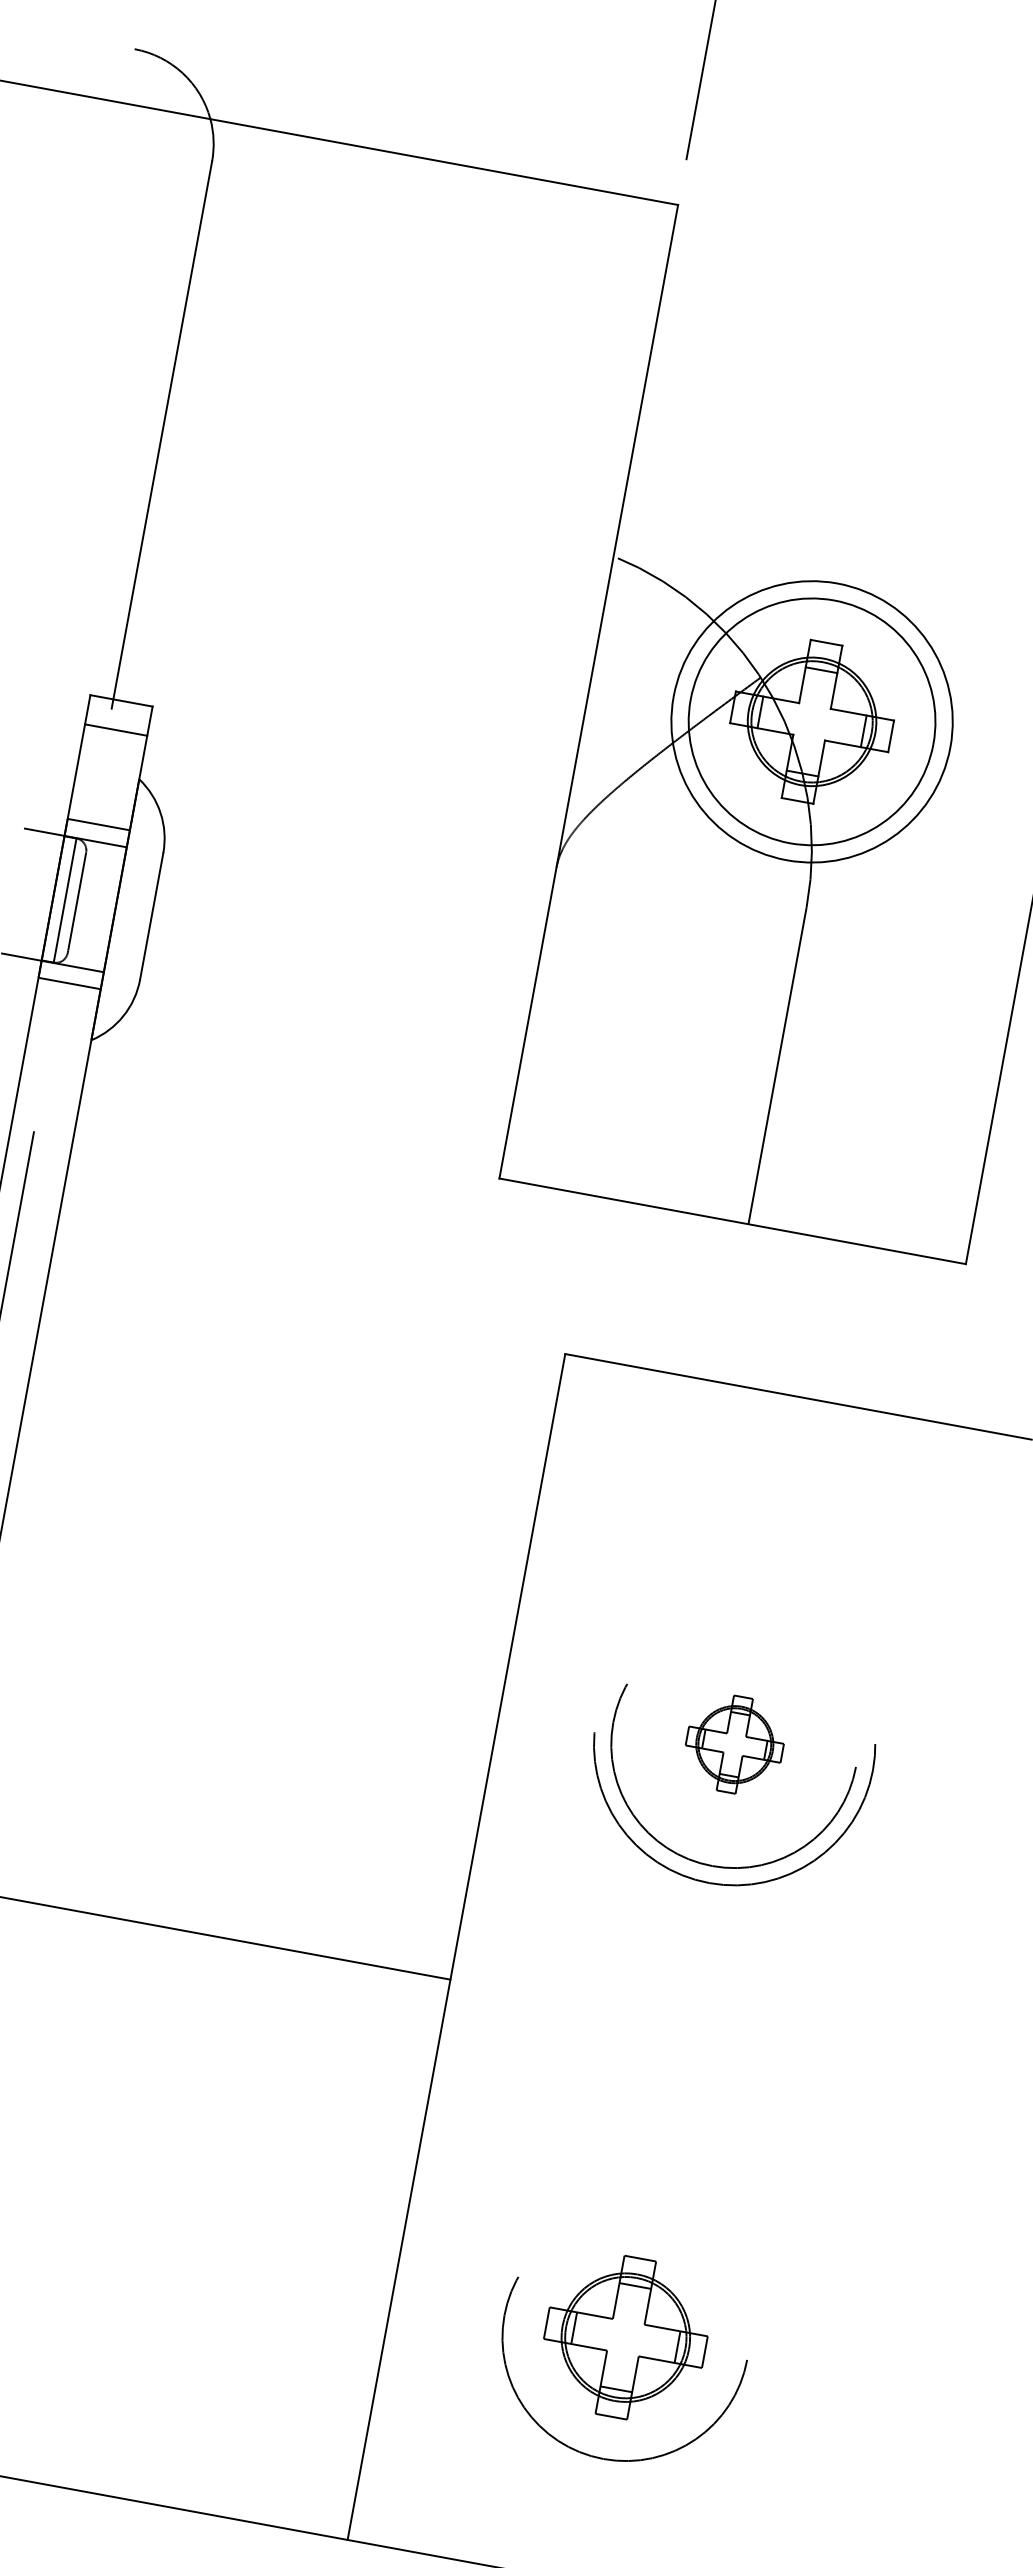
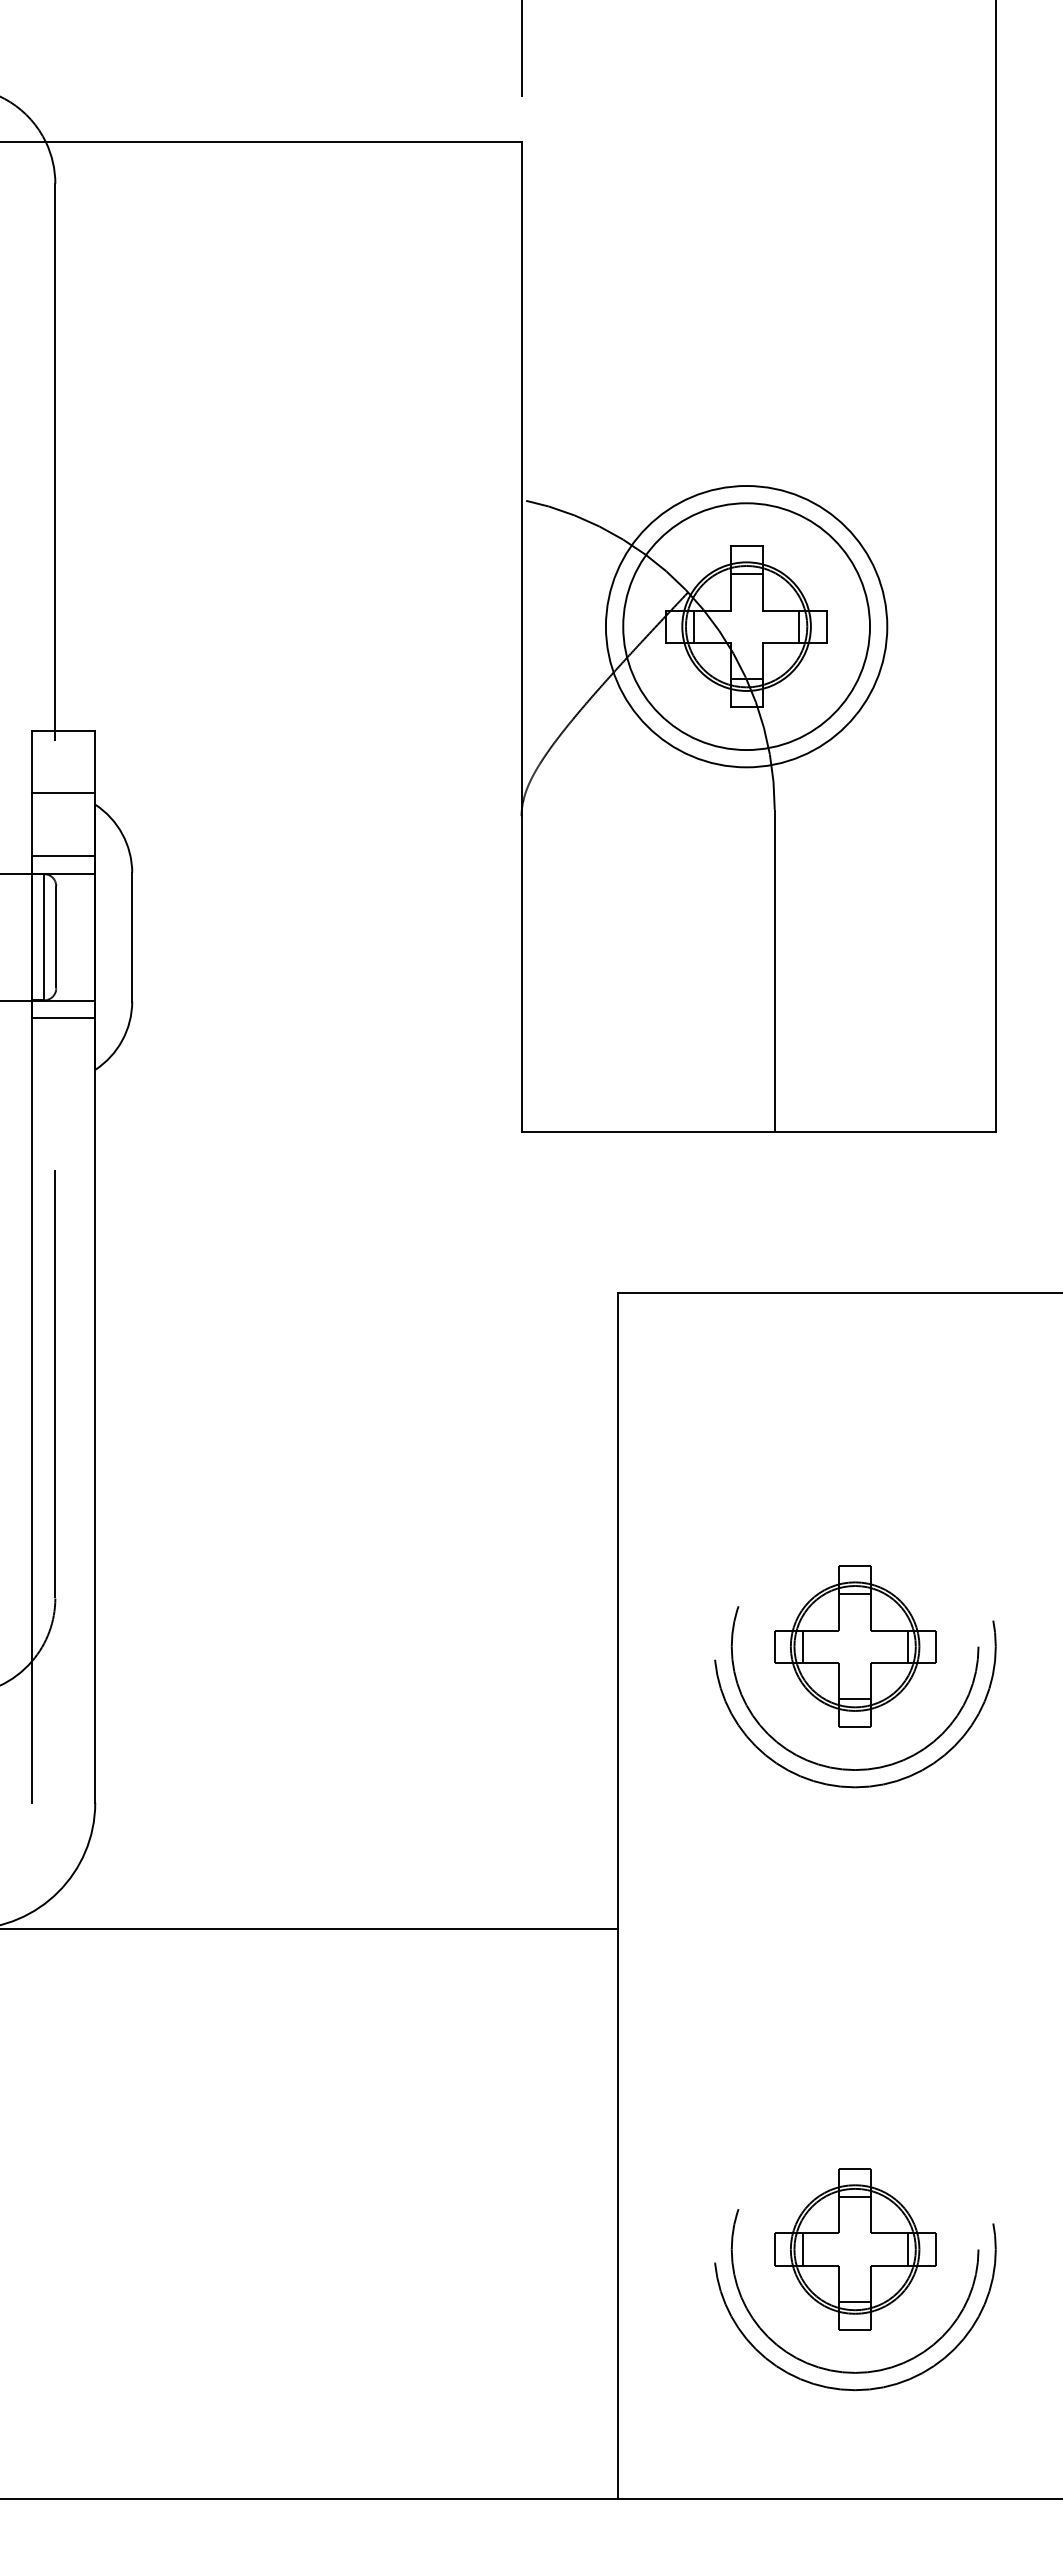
line: (116, 730) -> (63, 793), moved
part: (735, 1744) -> (855, 1646), size x1.67
circle: (615, 2394) -> (855, 2307), added

